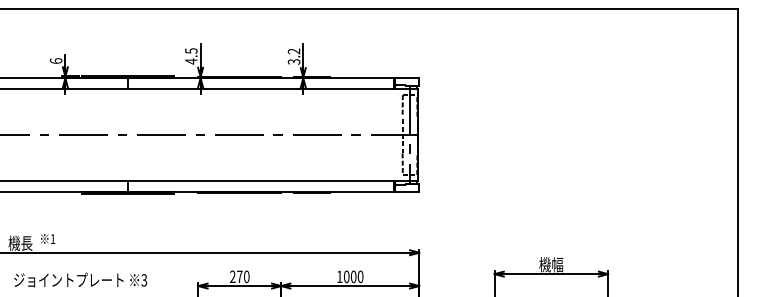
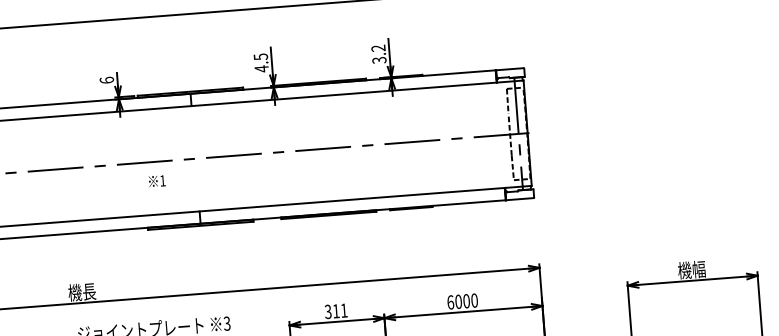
text: (48, 238) -> (157, 180), moved
text: (239, 276) -> (335, 310), 270 -> 311
text: (339, 276) -> (450, 302), 1000 -> 6000

